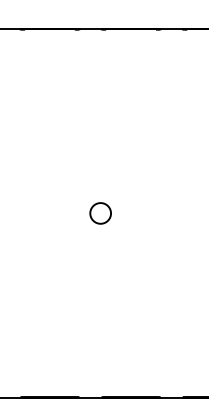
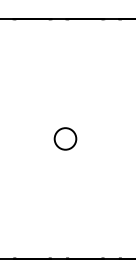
circle: (100, 212) -> (65, 138), size x1.6

